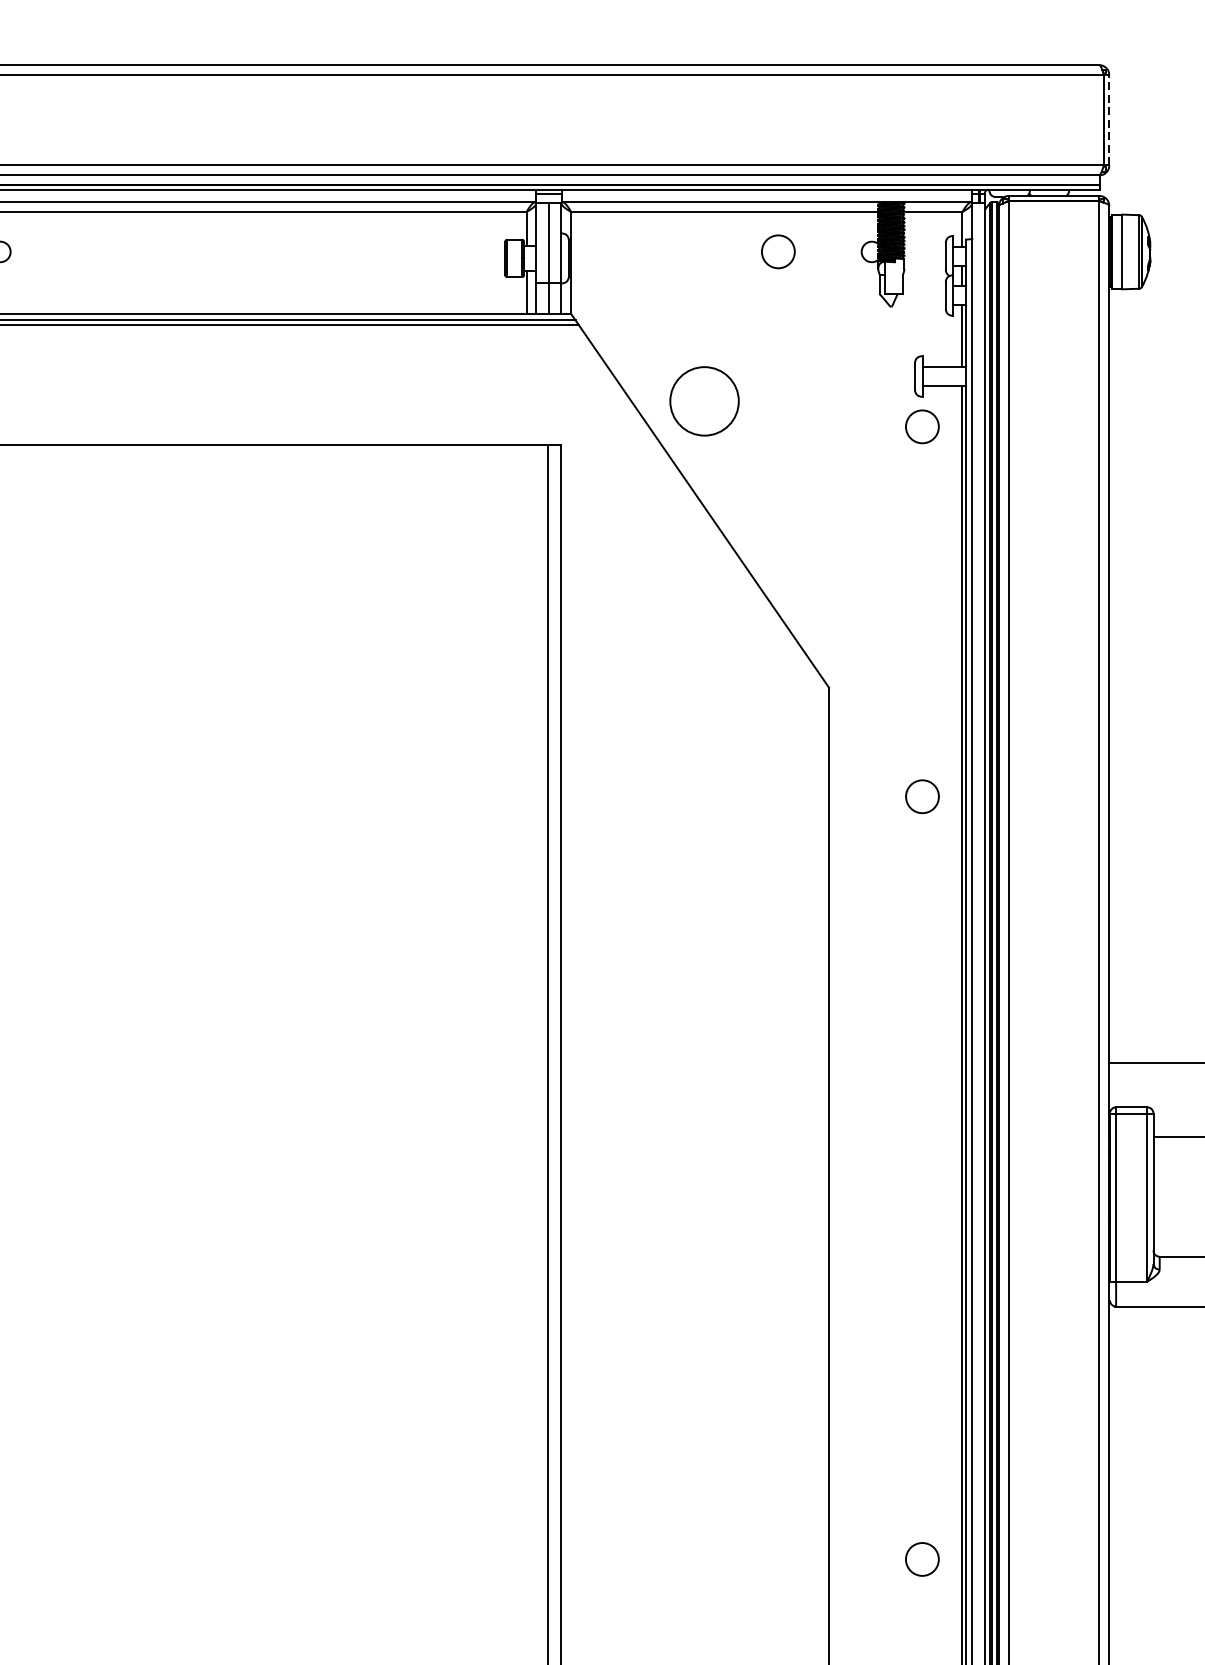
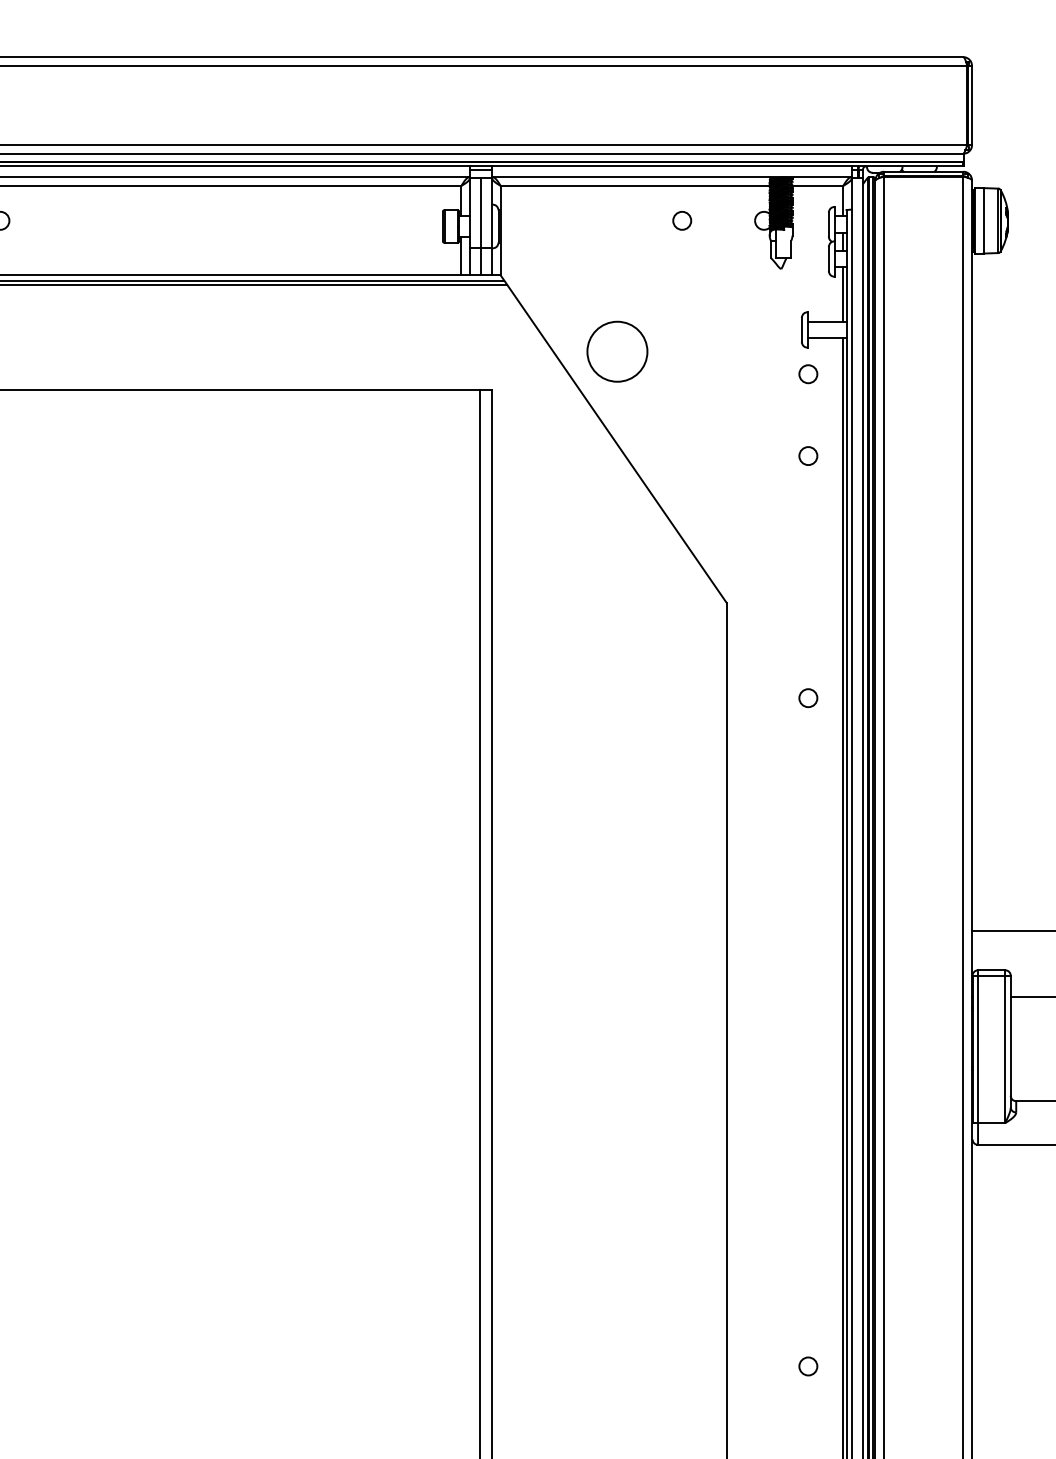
line: (1109, 120) -> (972, 105), dashed -> solid
circle: (778, 251) -> (682, 220), size x0.62
circle: (922, 427) -> (808, 374), size x0.62
circle: (922, 519) -> (808, 455), added
circle: (922, 797) -> (808, 698), size x0.62
circle: (922, 1559) -> (808, 1366), size x0.62

